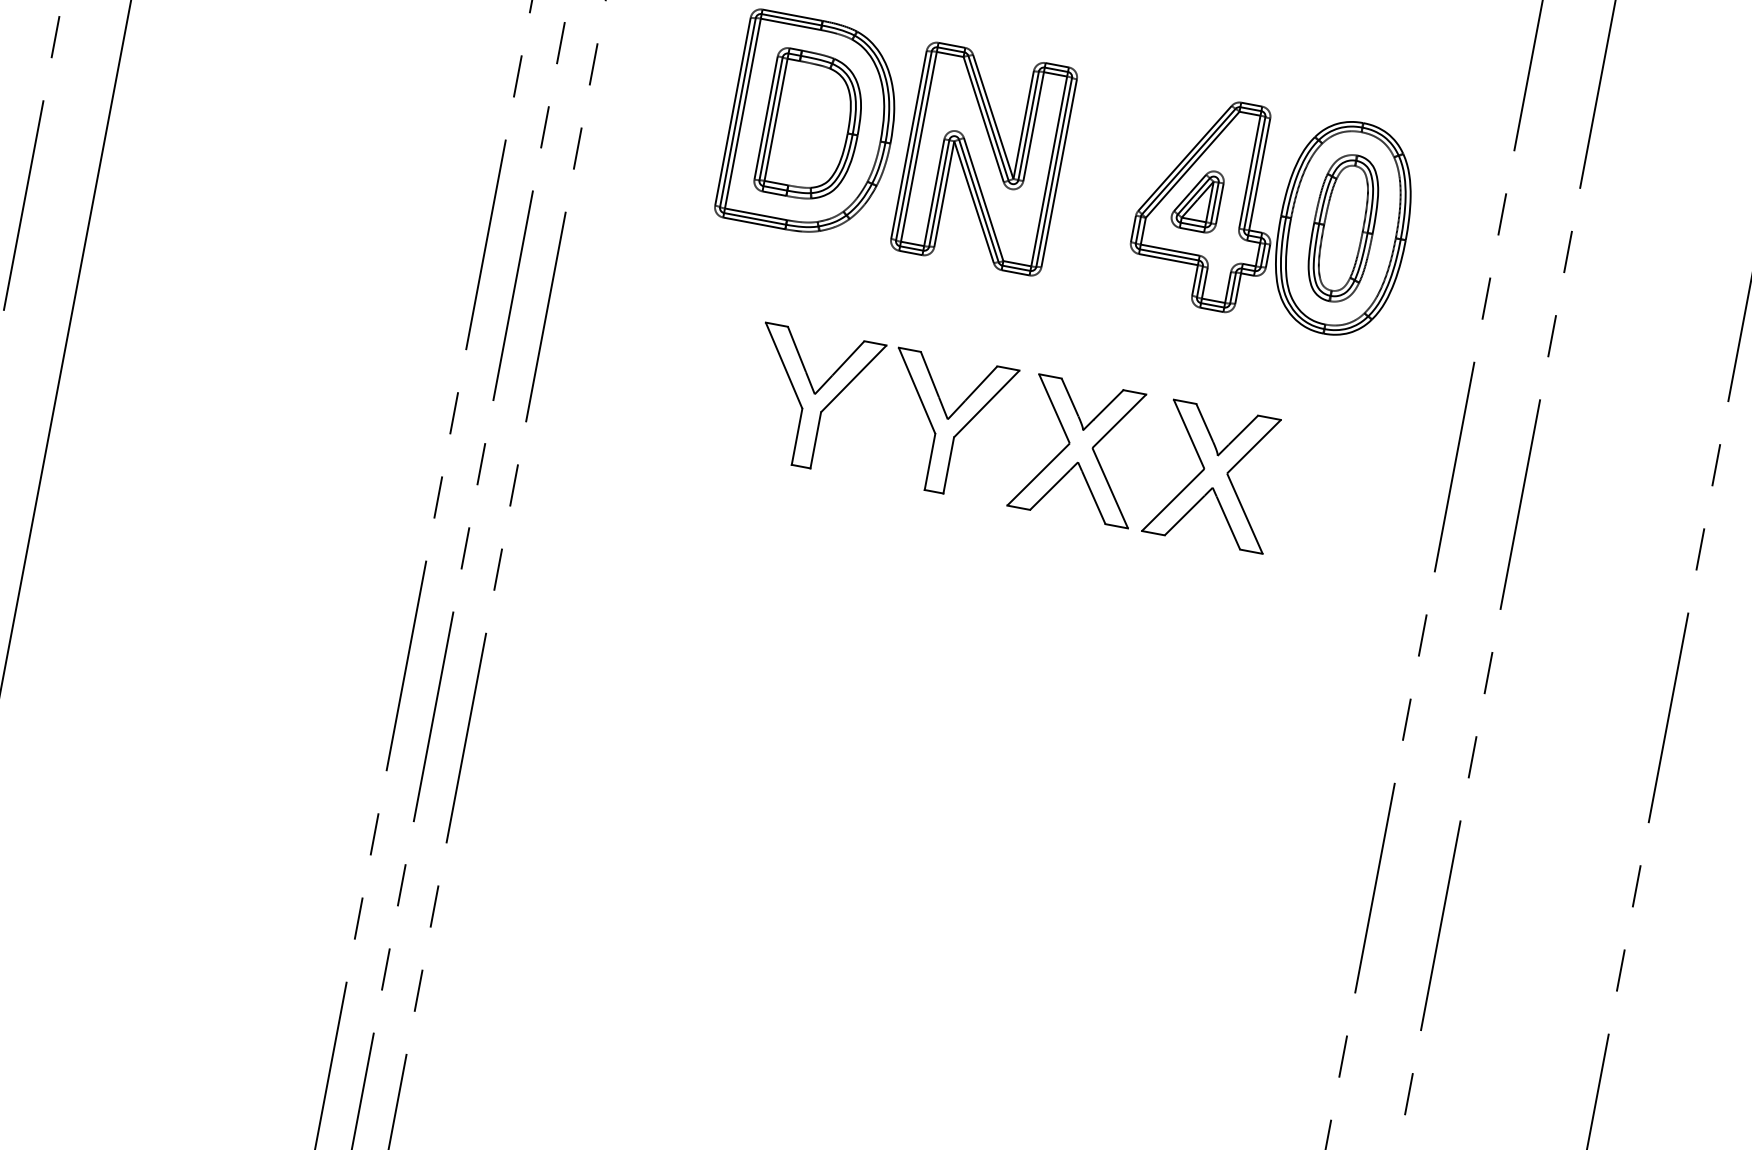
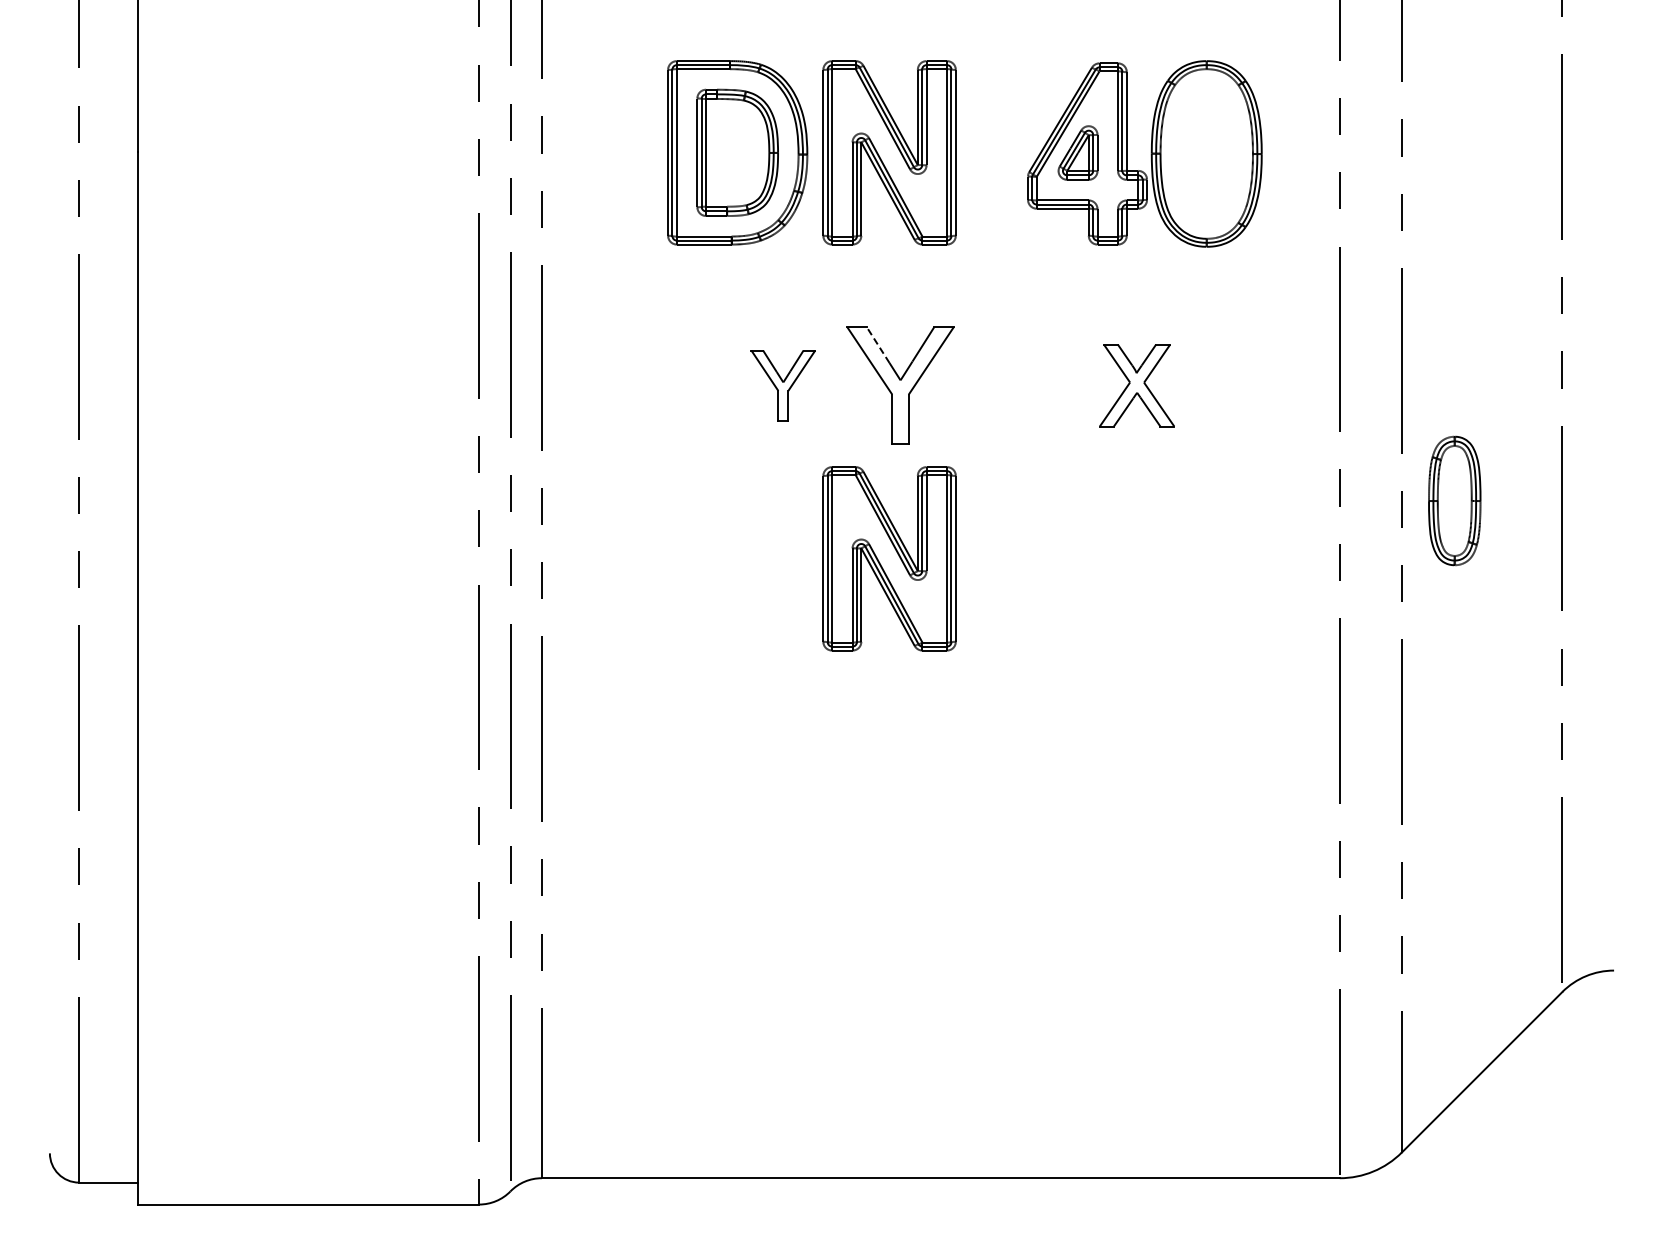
part: (1343, 227) -> (1454, 500), moved
line: (930, 375) -> (878, 345), solid -> dashed
part: (813, 400) -> (783, 385), size x0.6
part: (1080, 450) -> (1018, 385), removed
part: (1214, 475) -> (1136, 385), size x0.7
part: (897, 619) -> (889, 558), added

